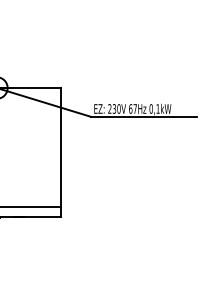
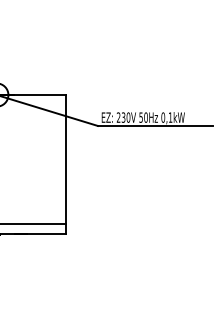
text: (132, 108) -> (143, 117), 67Hz -> 50Hz

